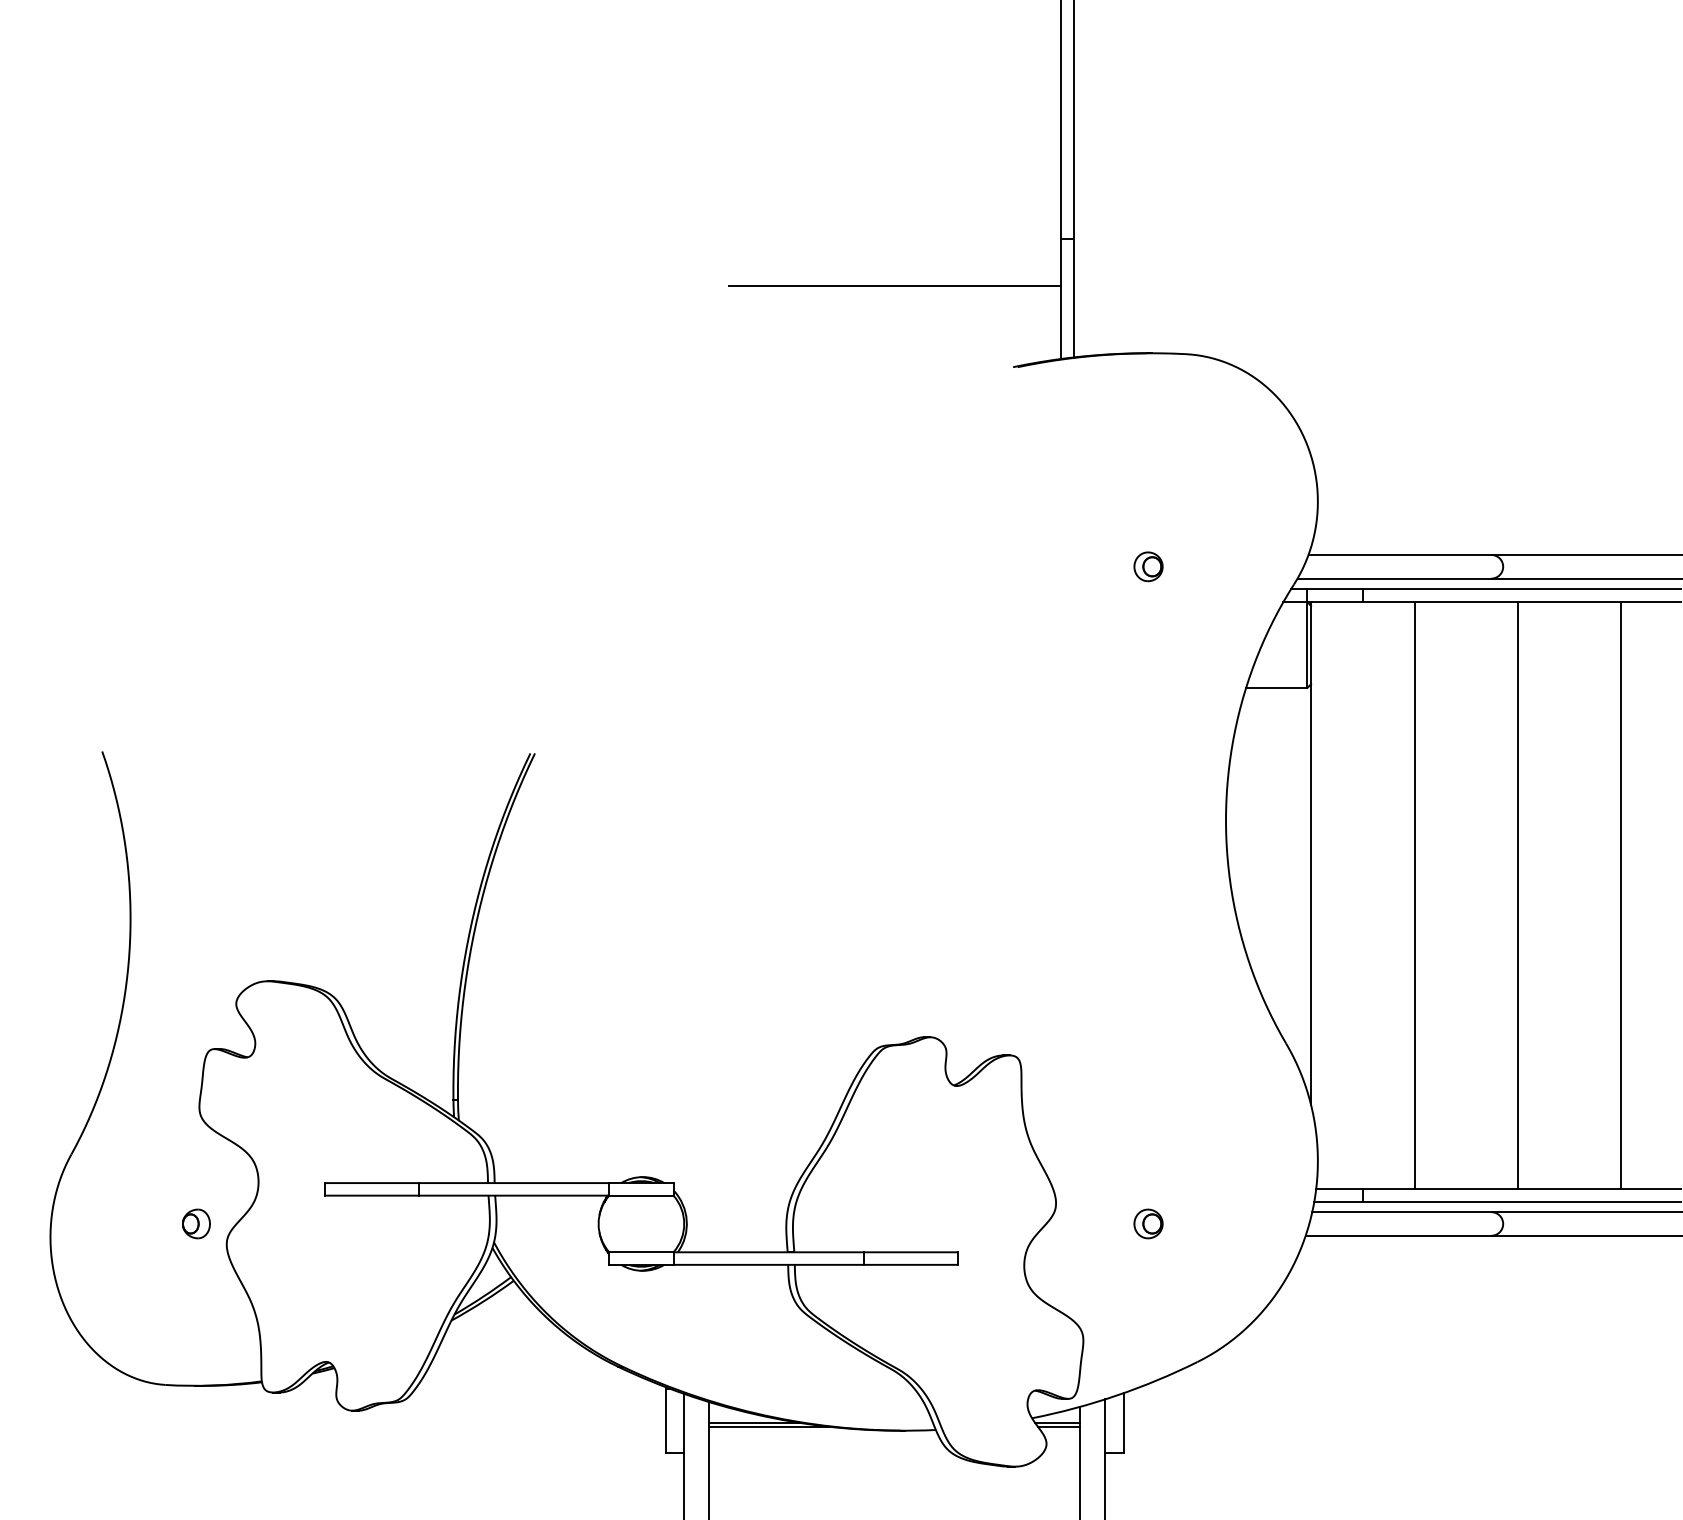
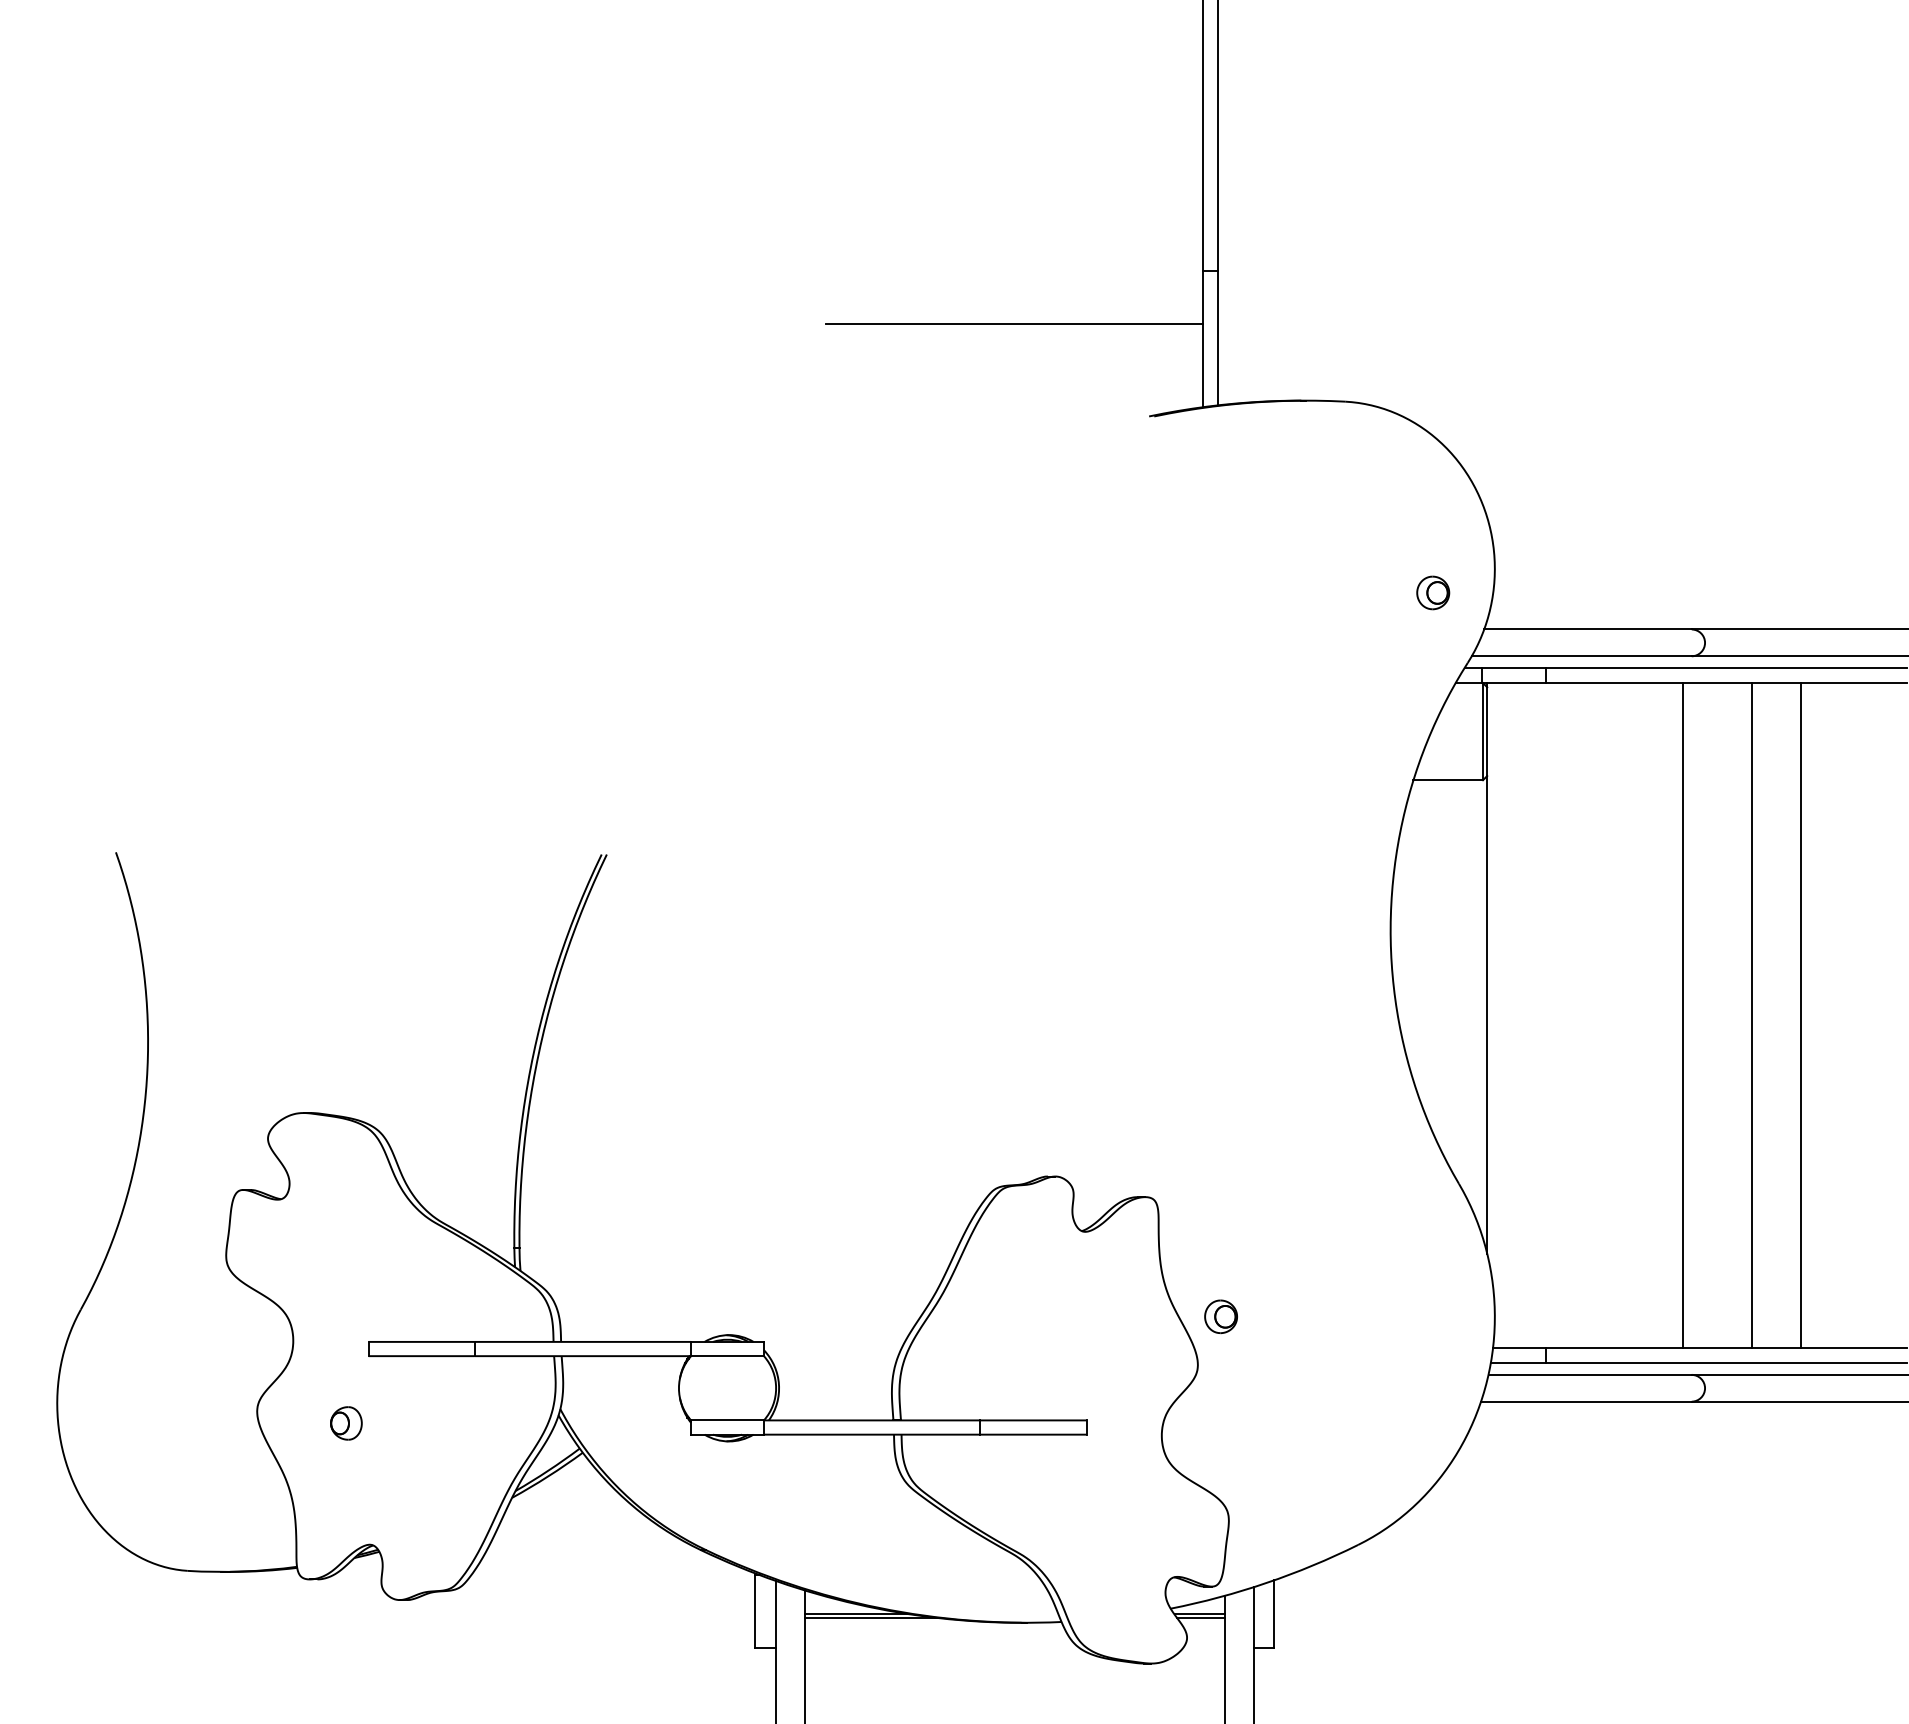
part: (1148, 566) -> (1433, 592), moved
line: (1414, 895) -> (1682, 1015), moved
line: (1517, 895) -> (1800, 1015), moved
line: (1621, 895) -> (1751, 1015), moved
part: (196, 1223) -> (346, 1422), moved
part: (1148, 1223) -> (1221, 1316), moved

